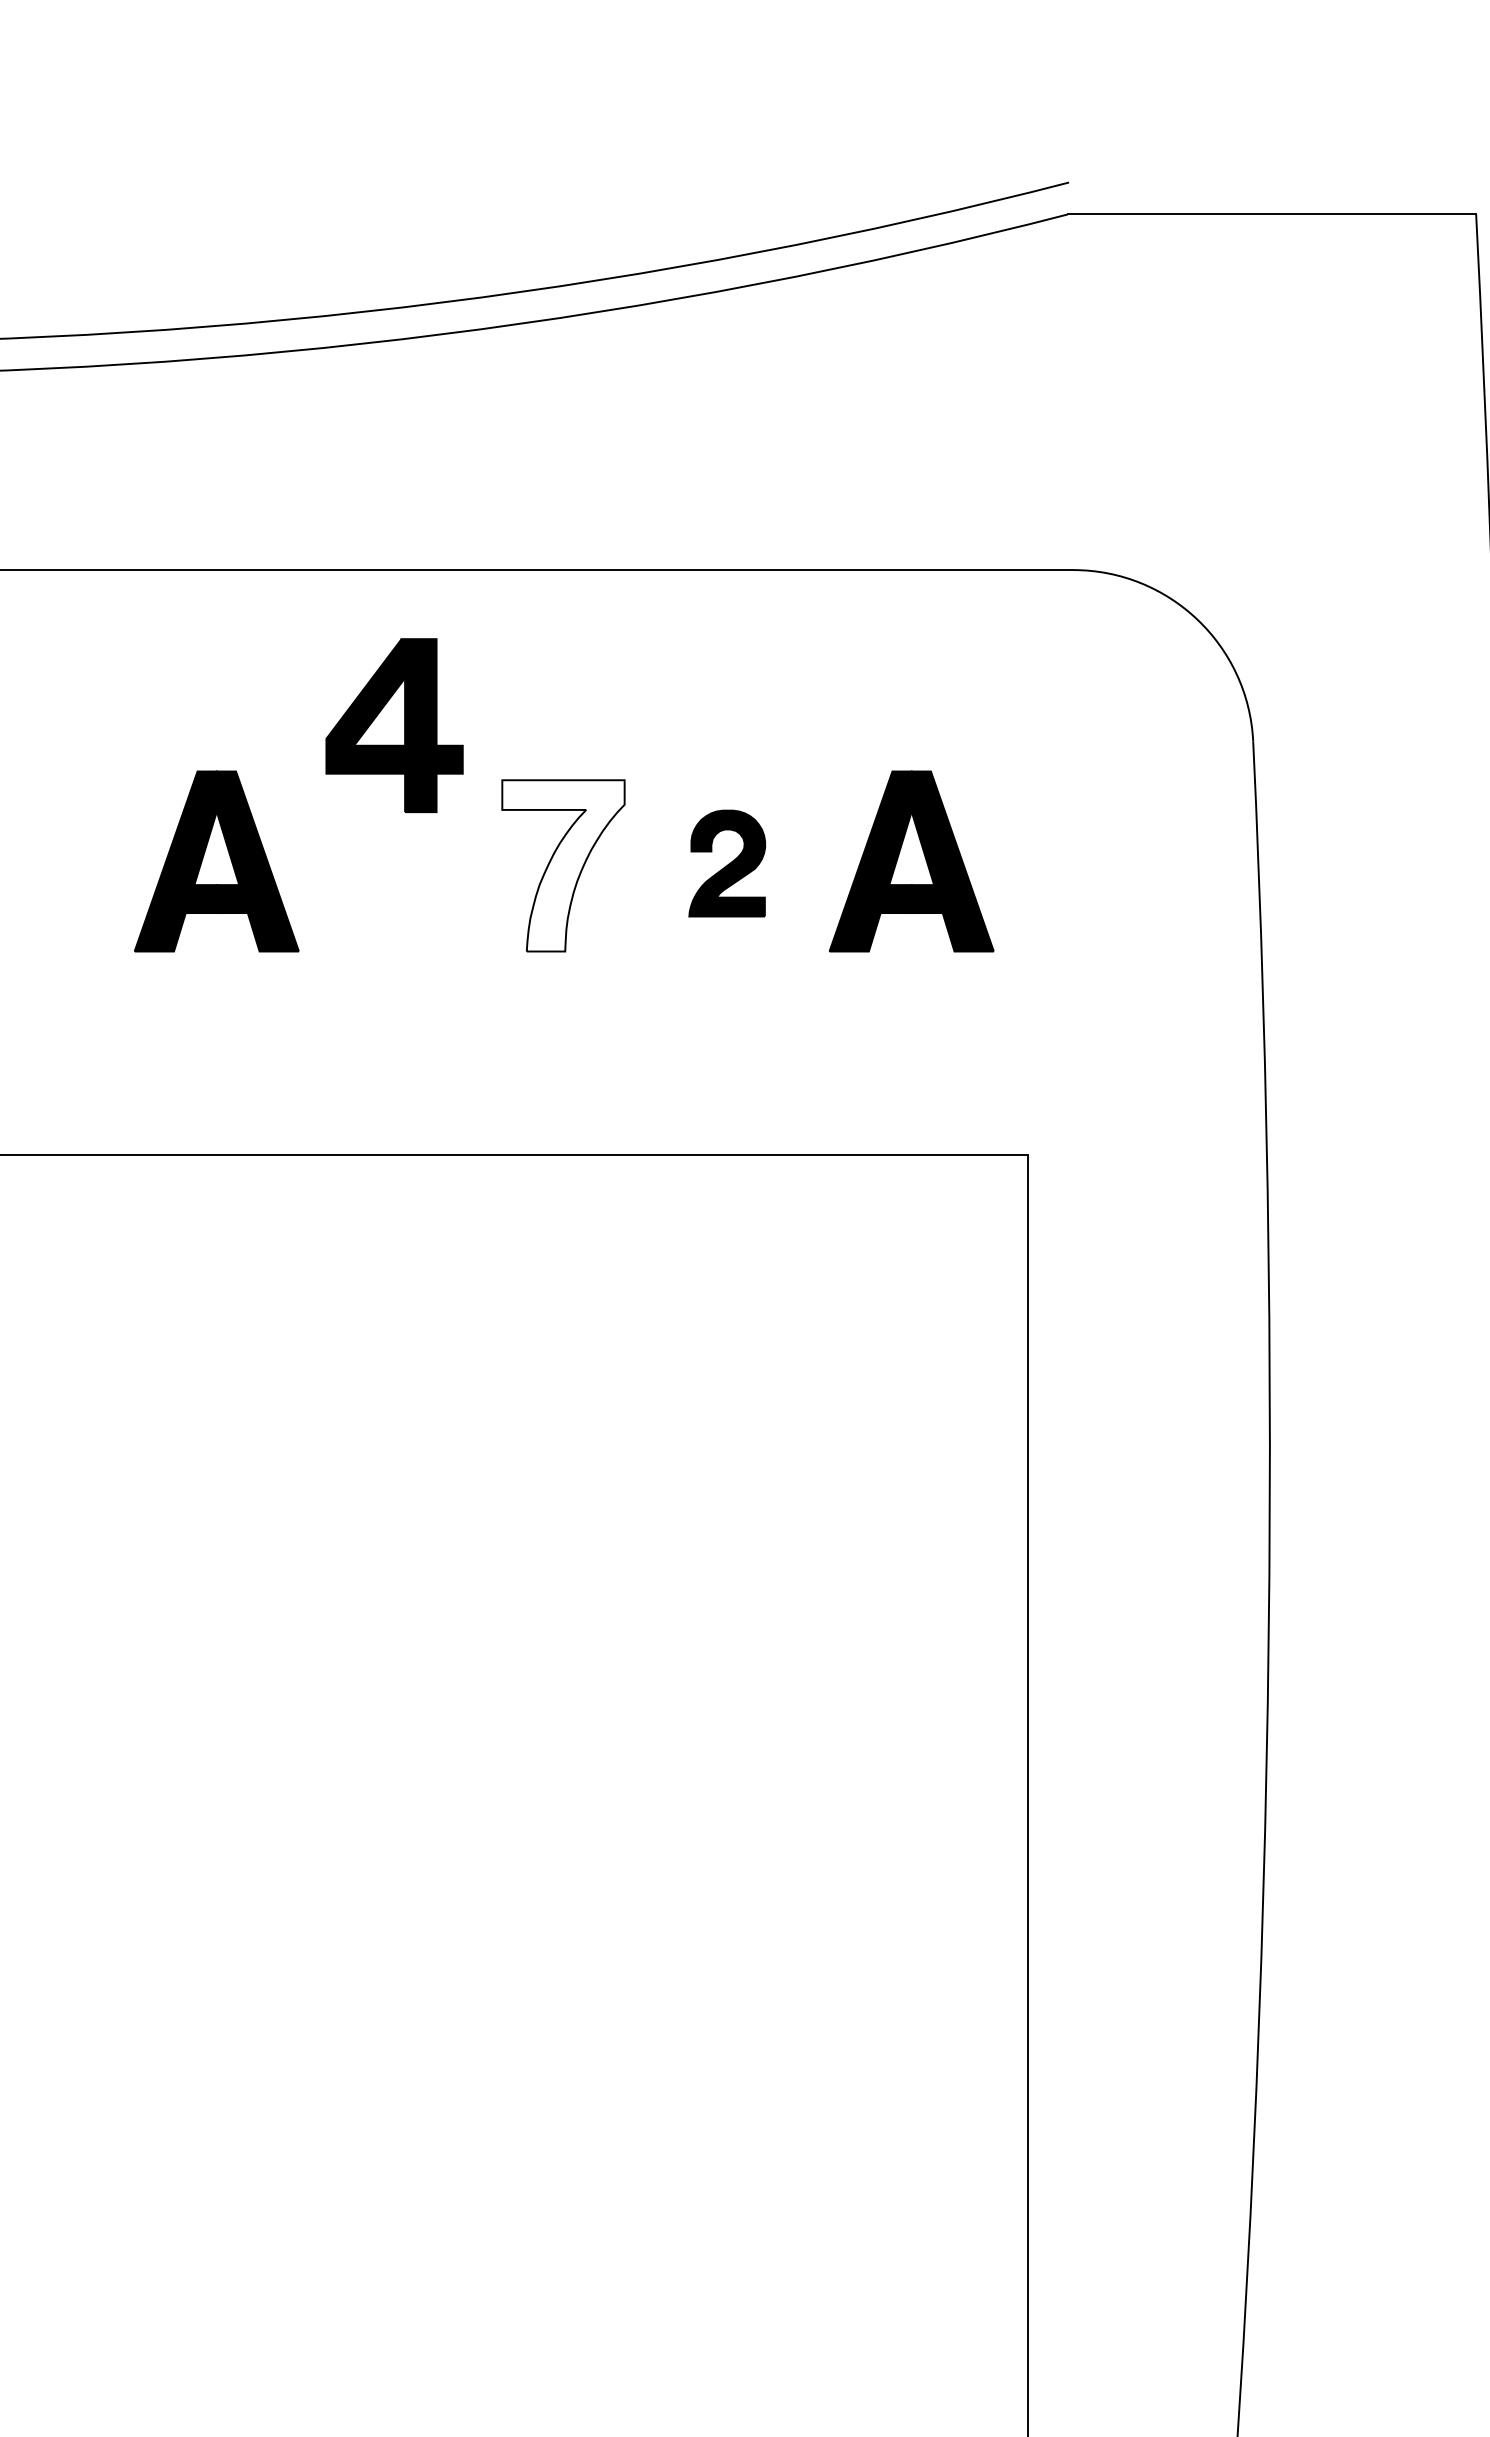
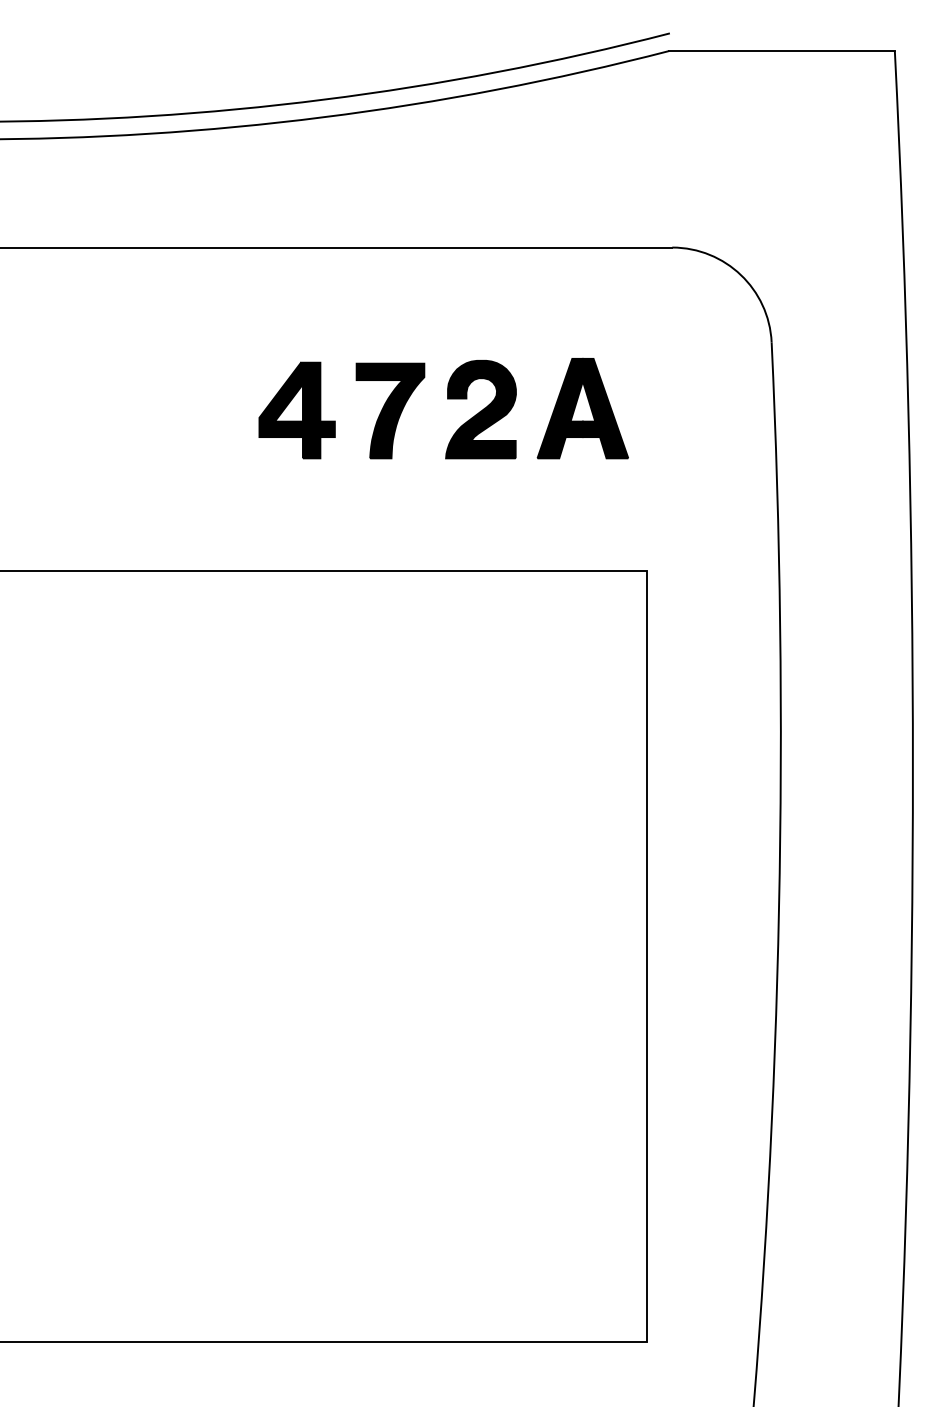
part: (393, 725) -> (296, 410), moved
part: (216, 861) -> (198, 408), removed
part: (726, 863) -> (480, 409), size x1.67
fill: (563, 864) -> (390, 410), added

